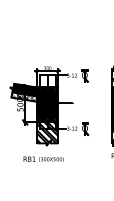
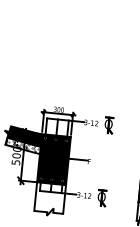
hatch: (47, 133) -> (49, 198), removed

